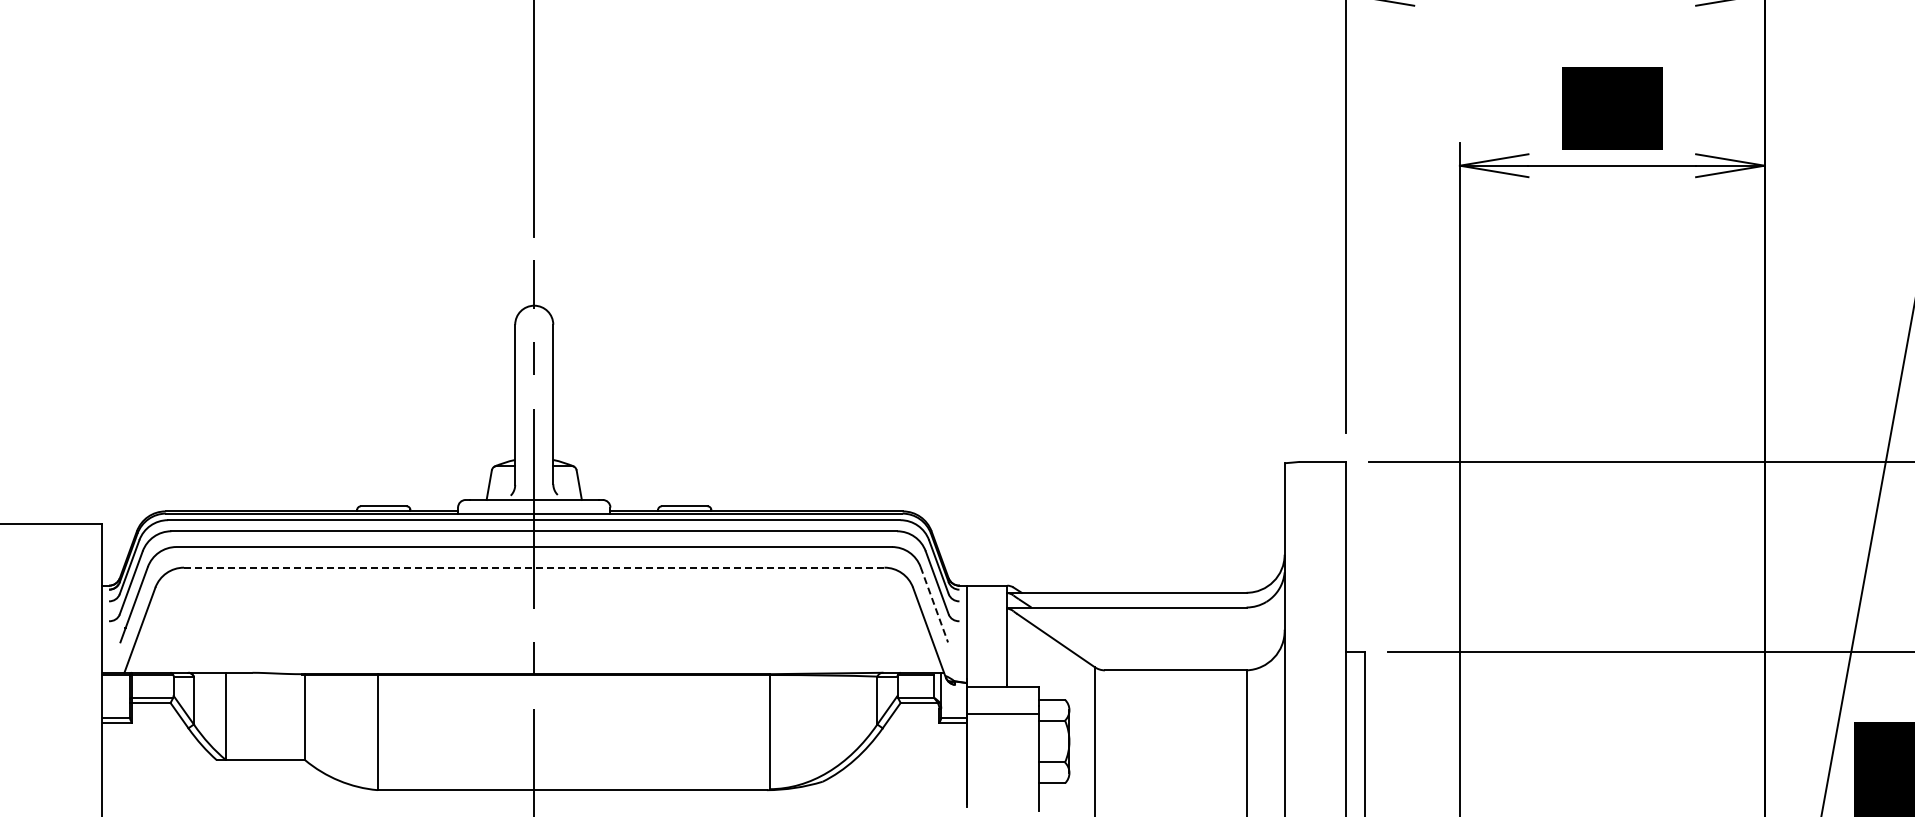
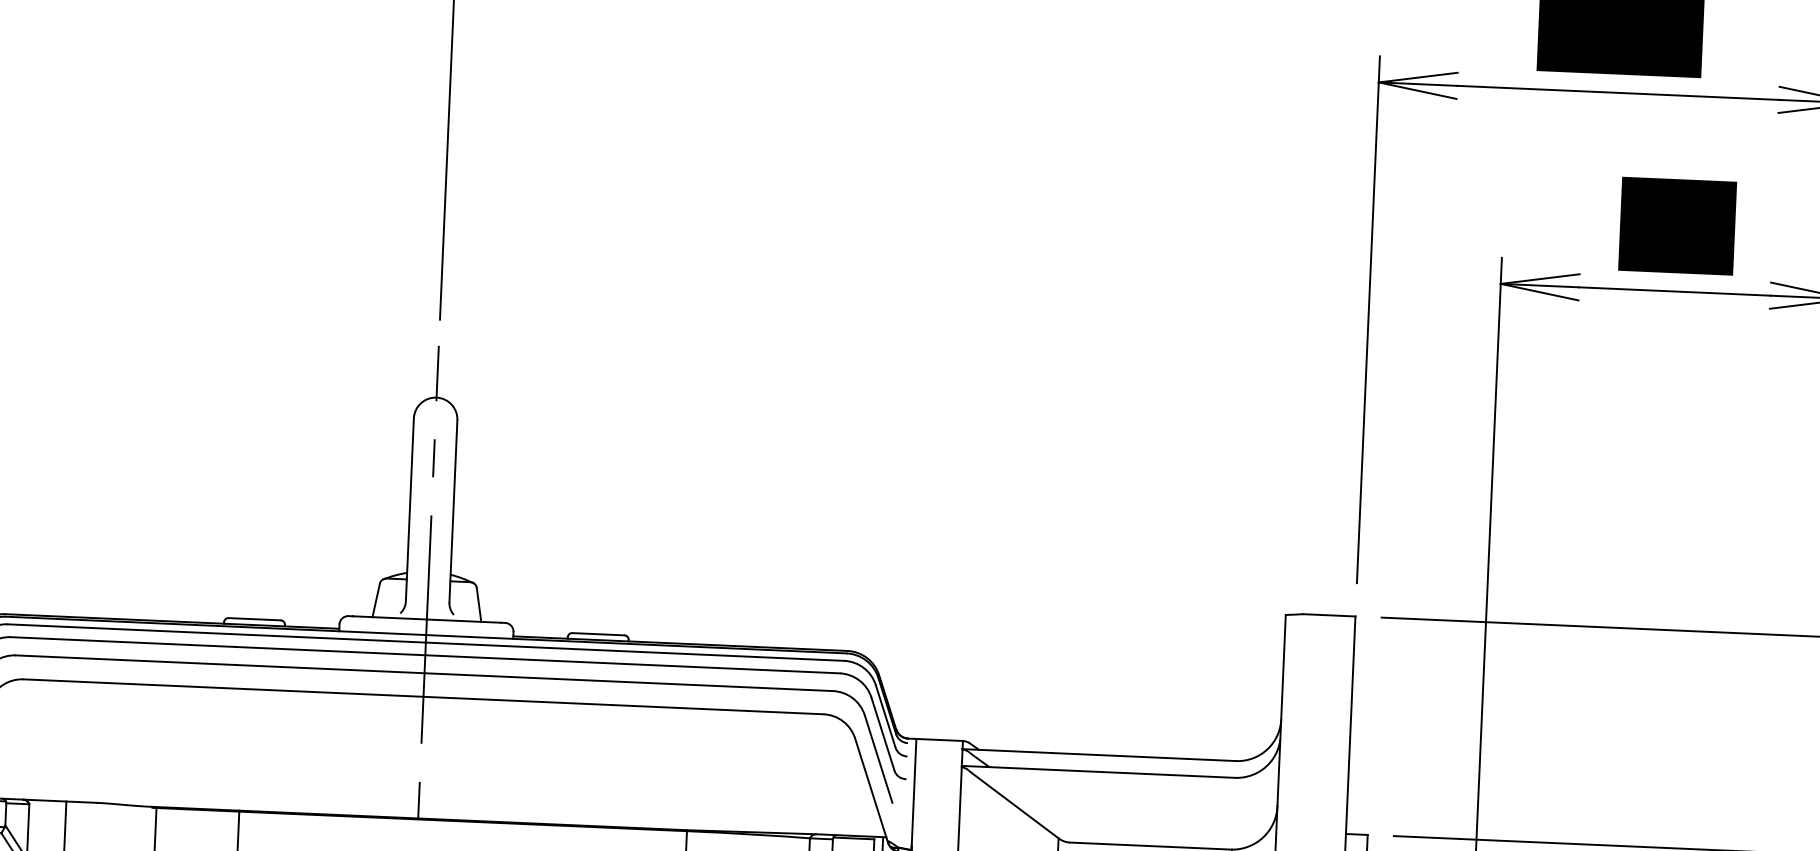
line: (533, 567) -> (422, 696), dashed -> solid
line: (934, 605) -> (878, 759), dashed -> solid

